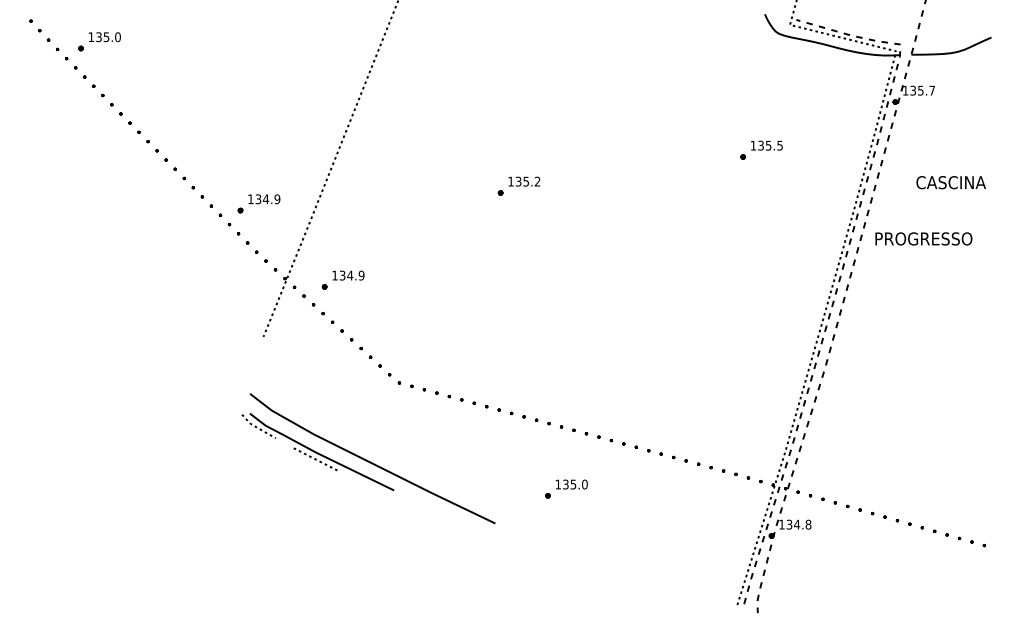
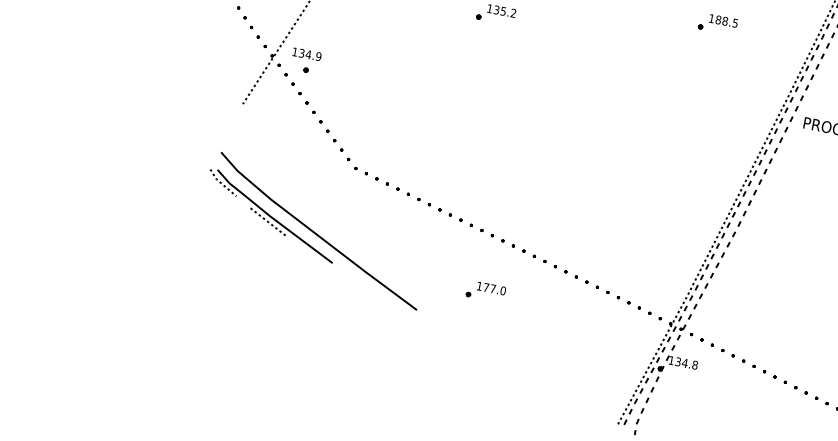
text: (764, 145) -> (721, 20), 135.5 -> 188.5
text: (348, 275) -> (307, 54), moved
text: (569, 484) -> (489, 288), 135.0 -> 177.0

